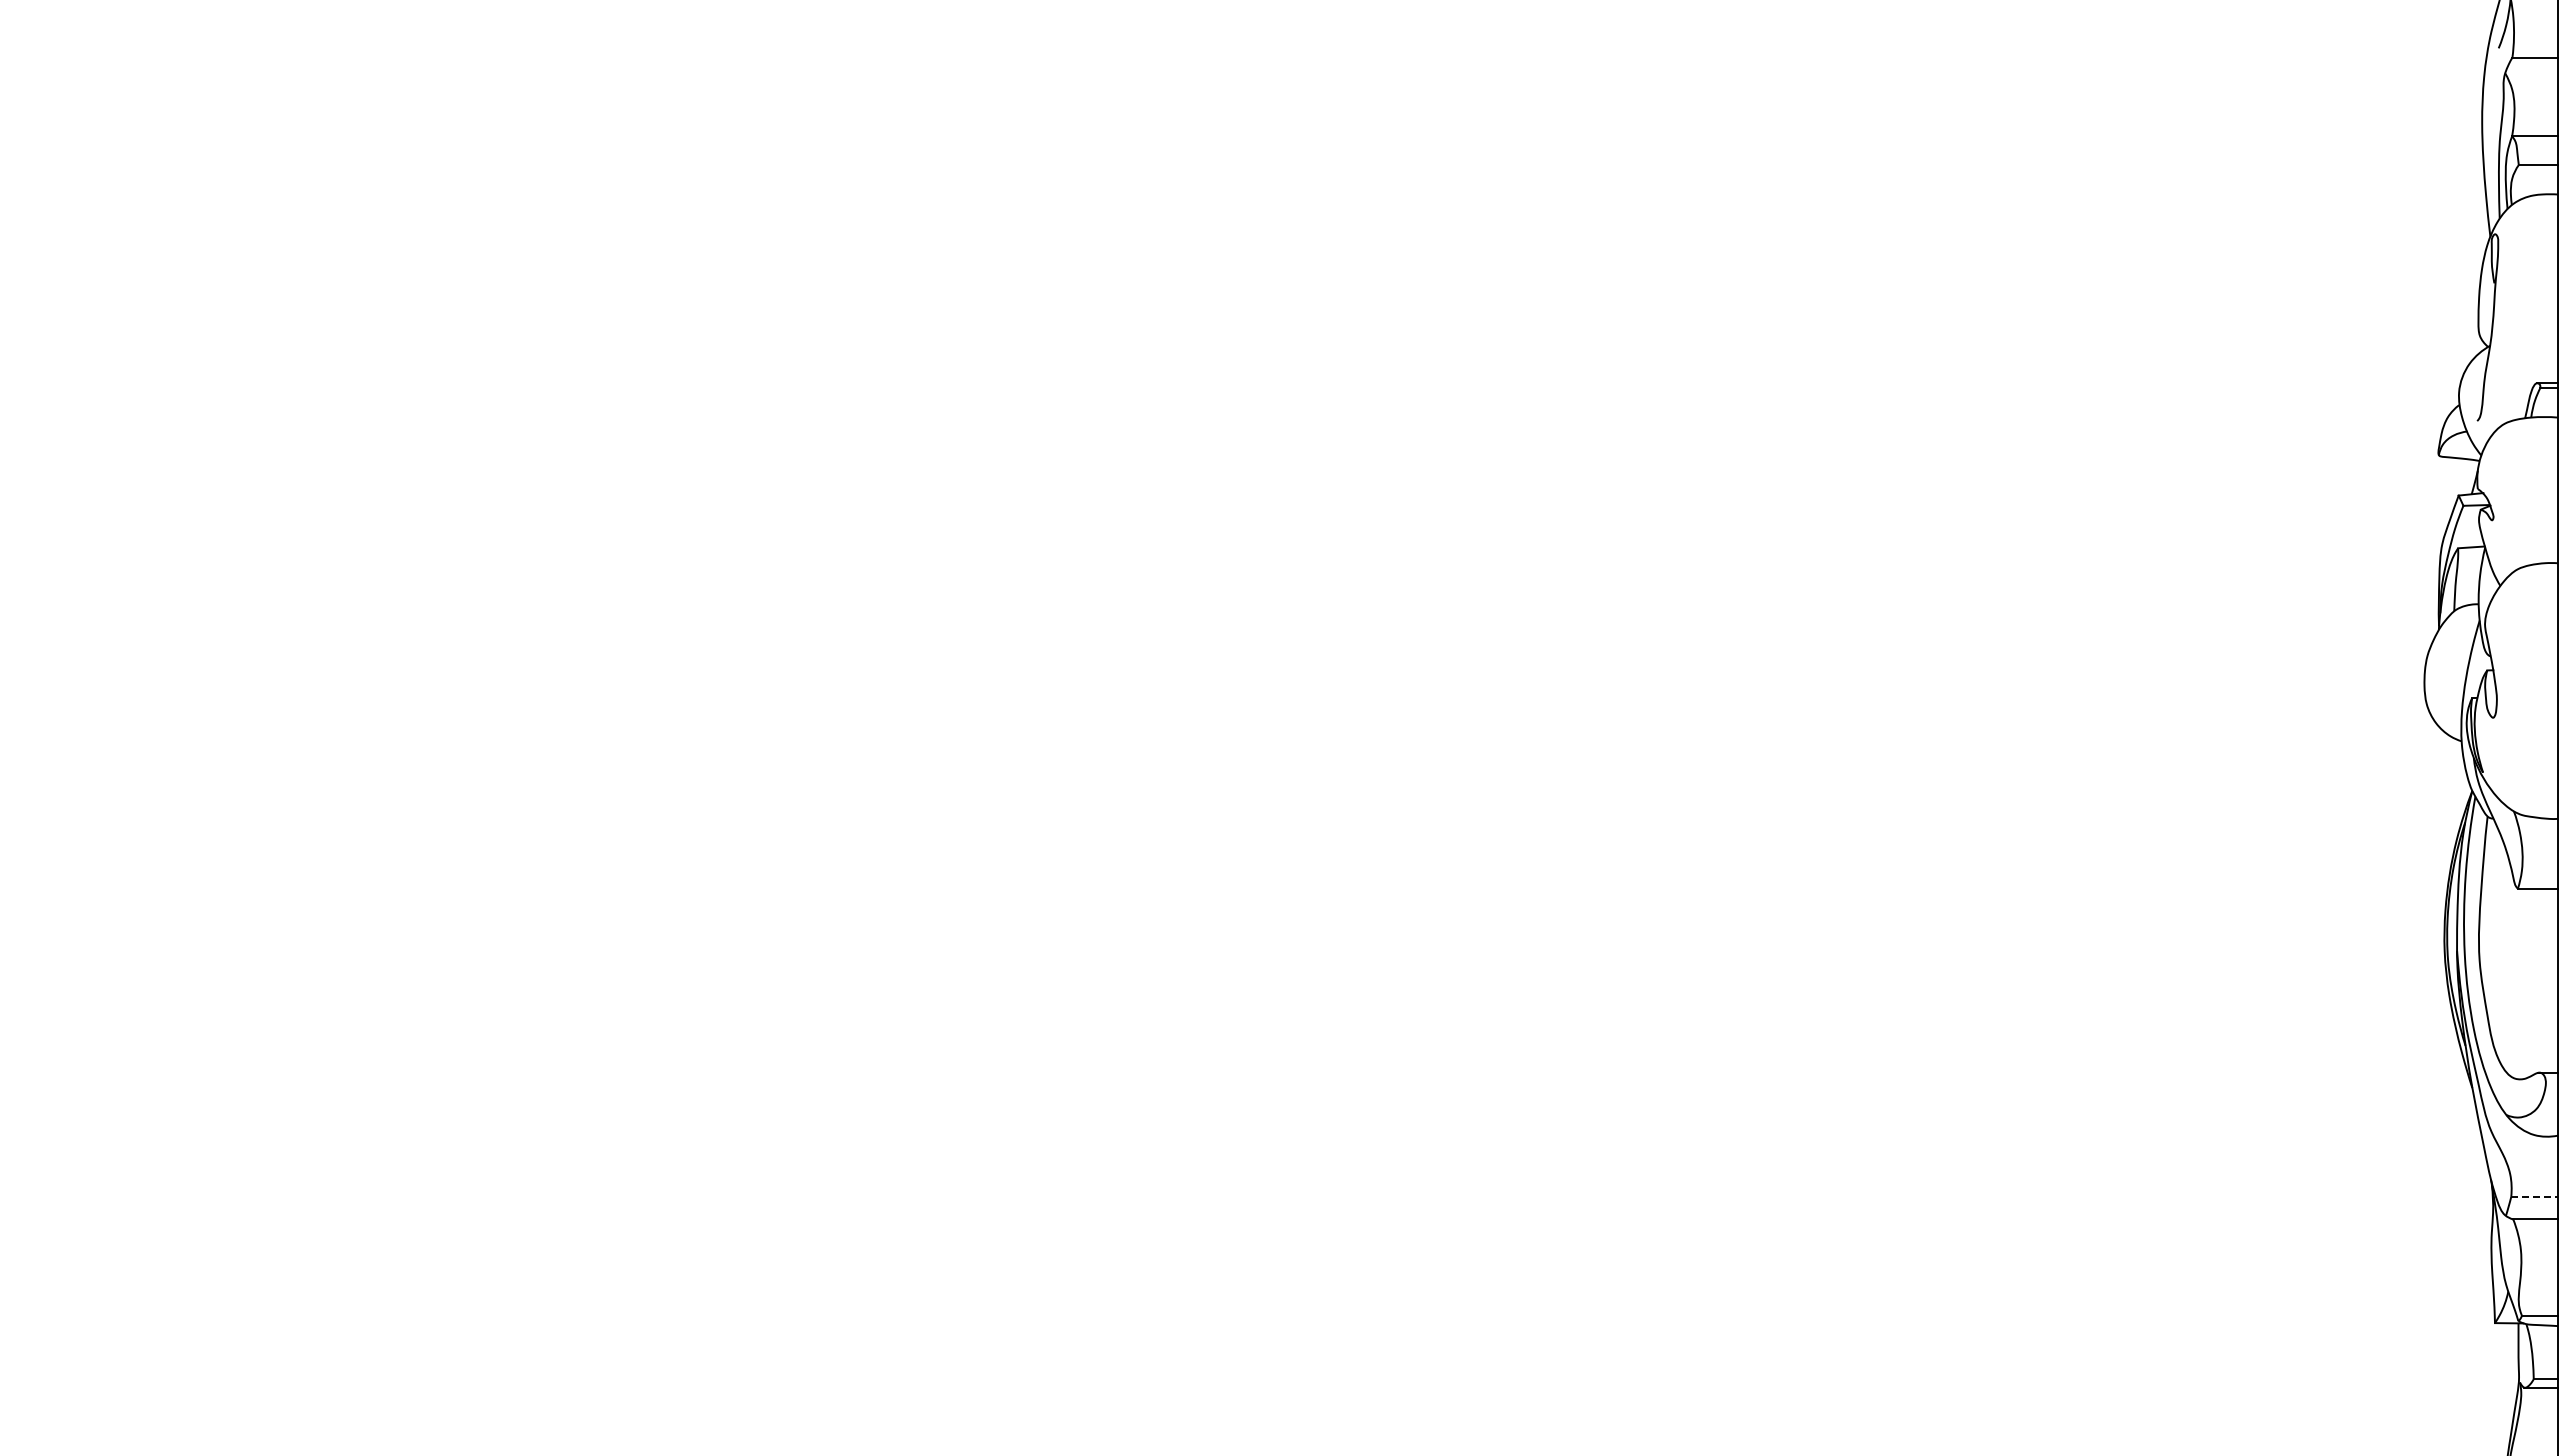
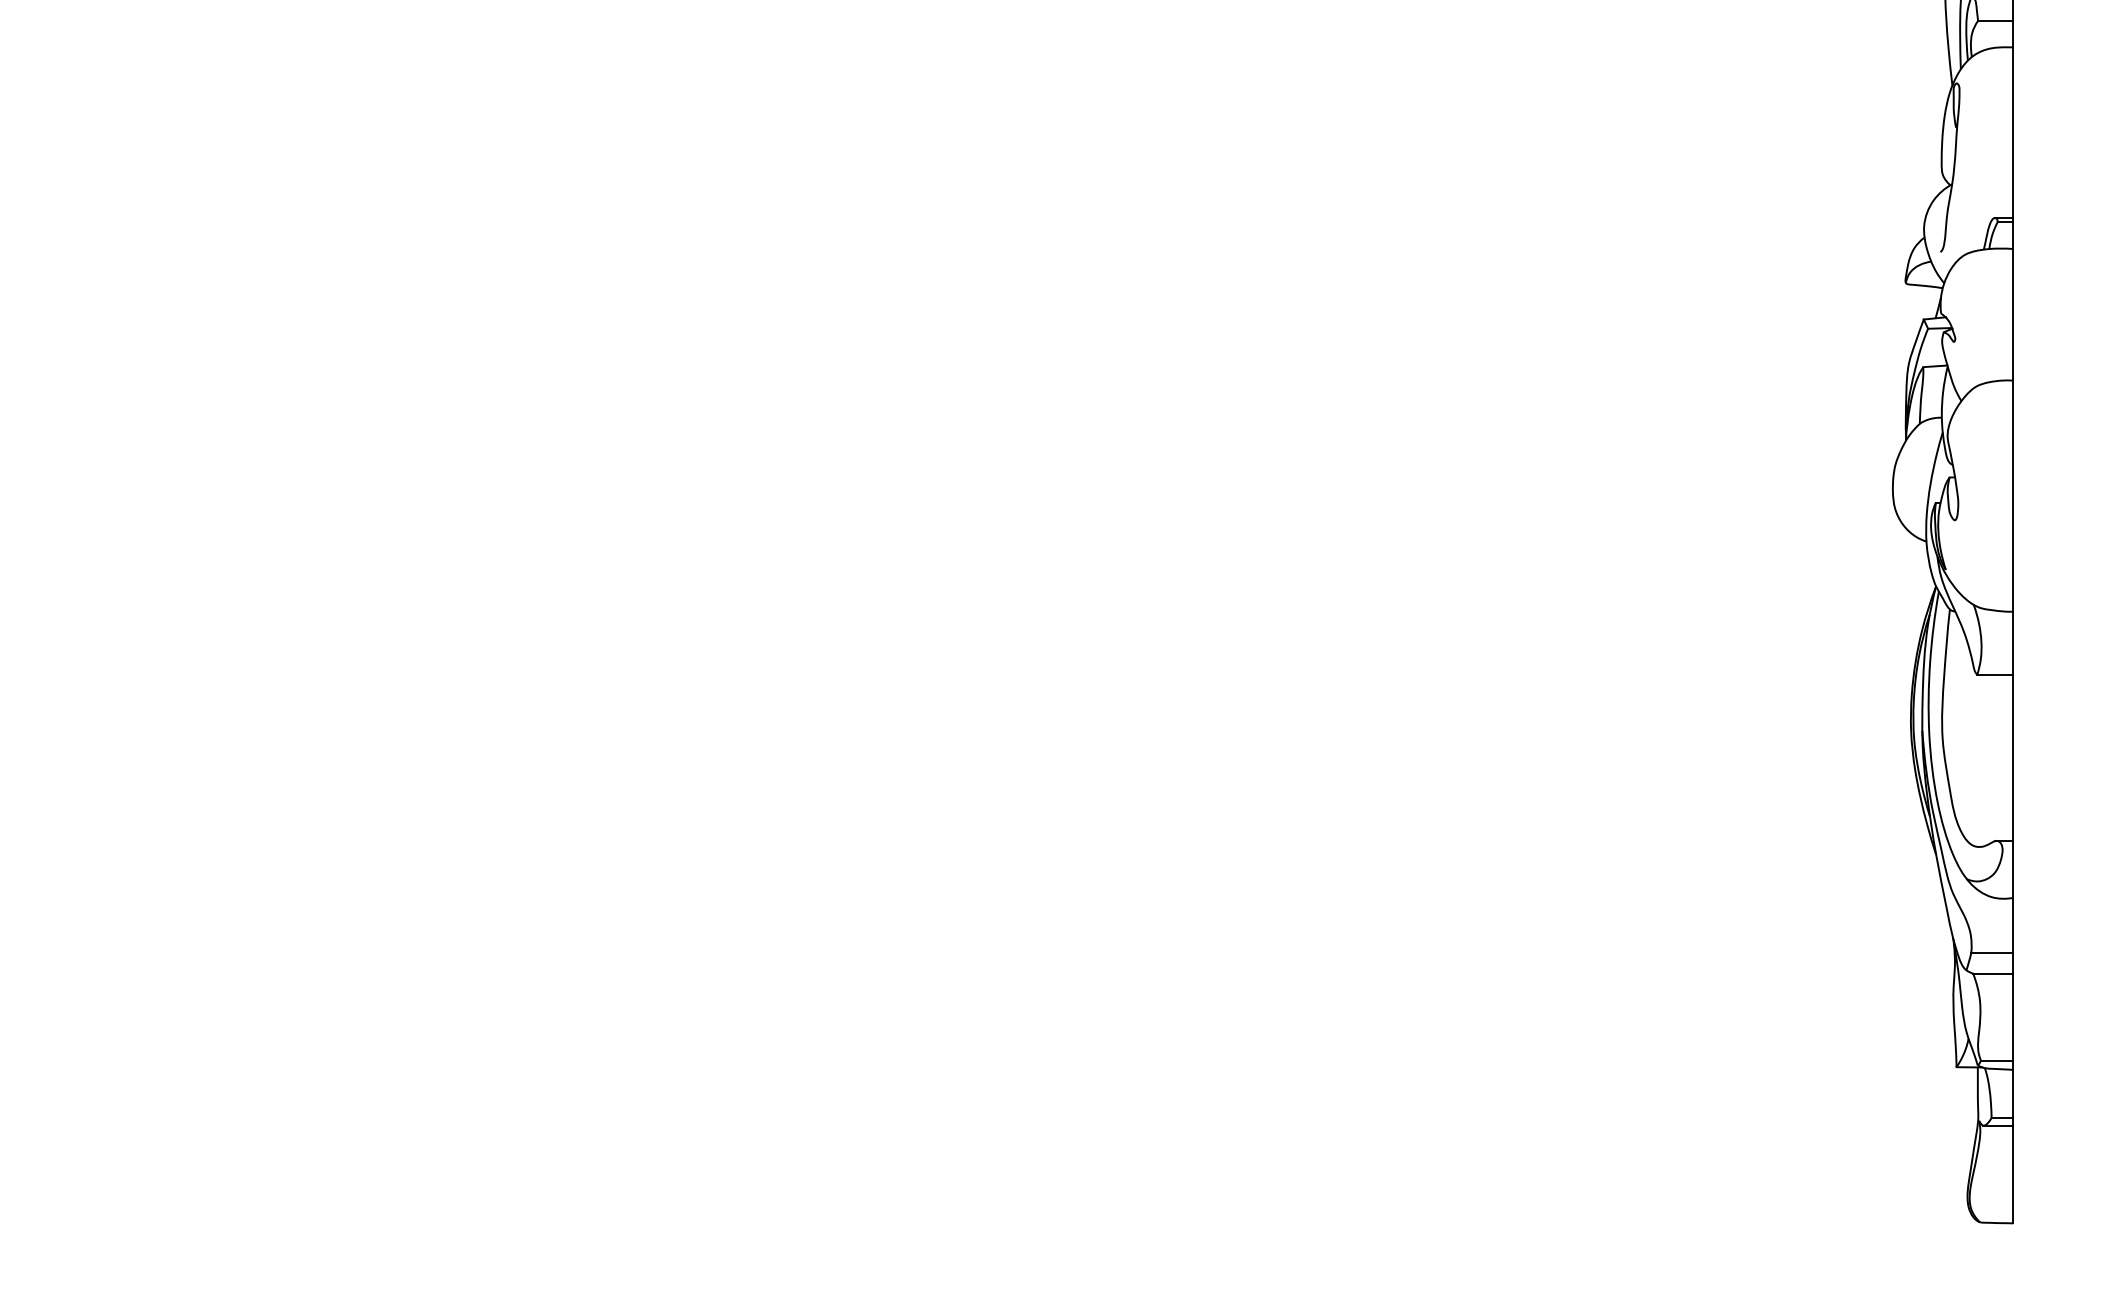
line: (2534, 1196) -> (1992, 952), dashed -> solid

